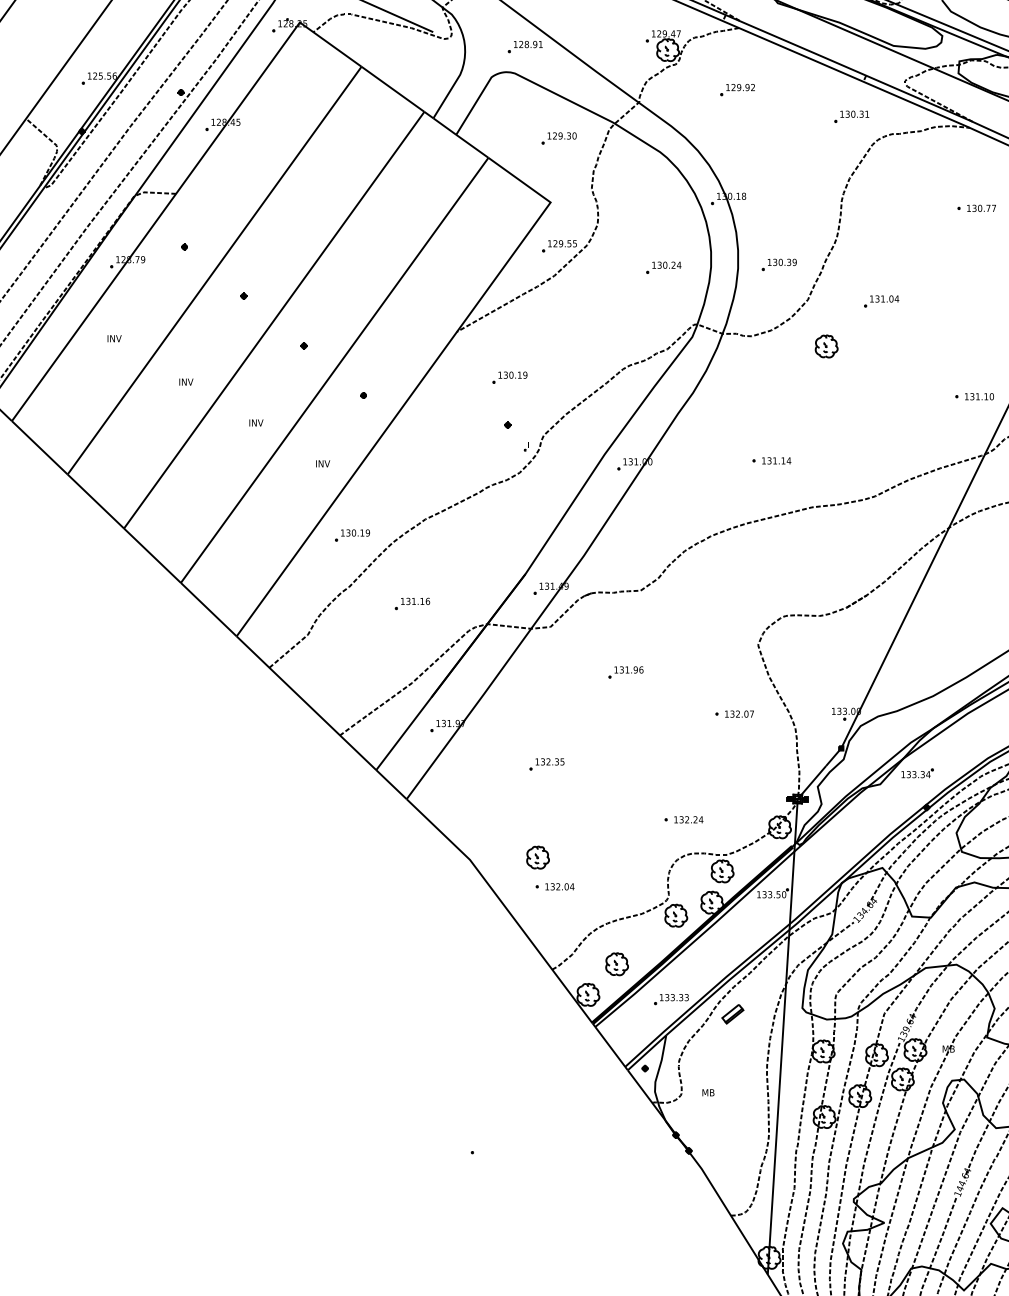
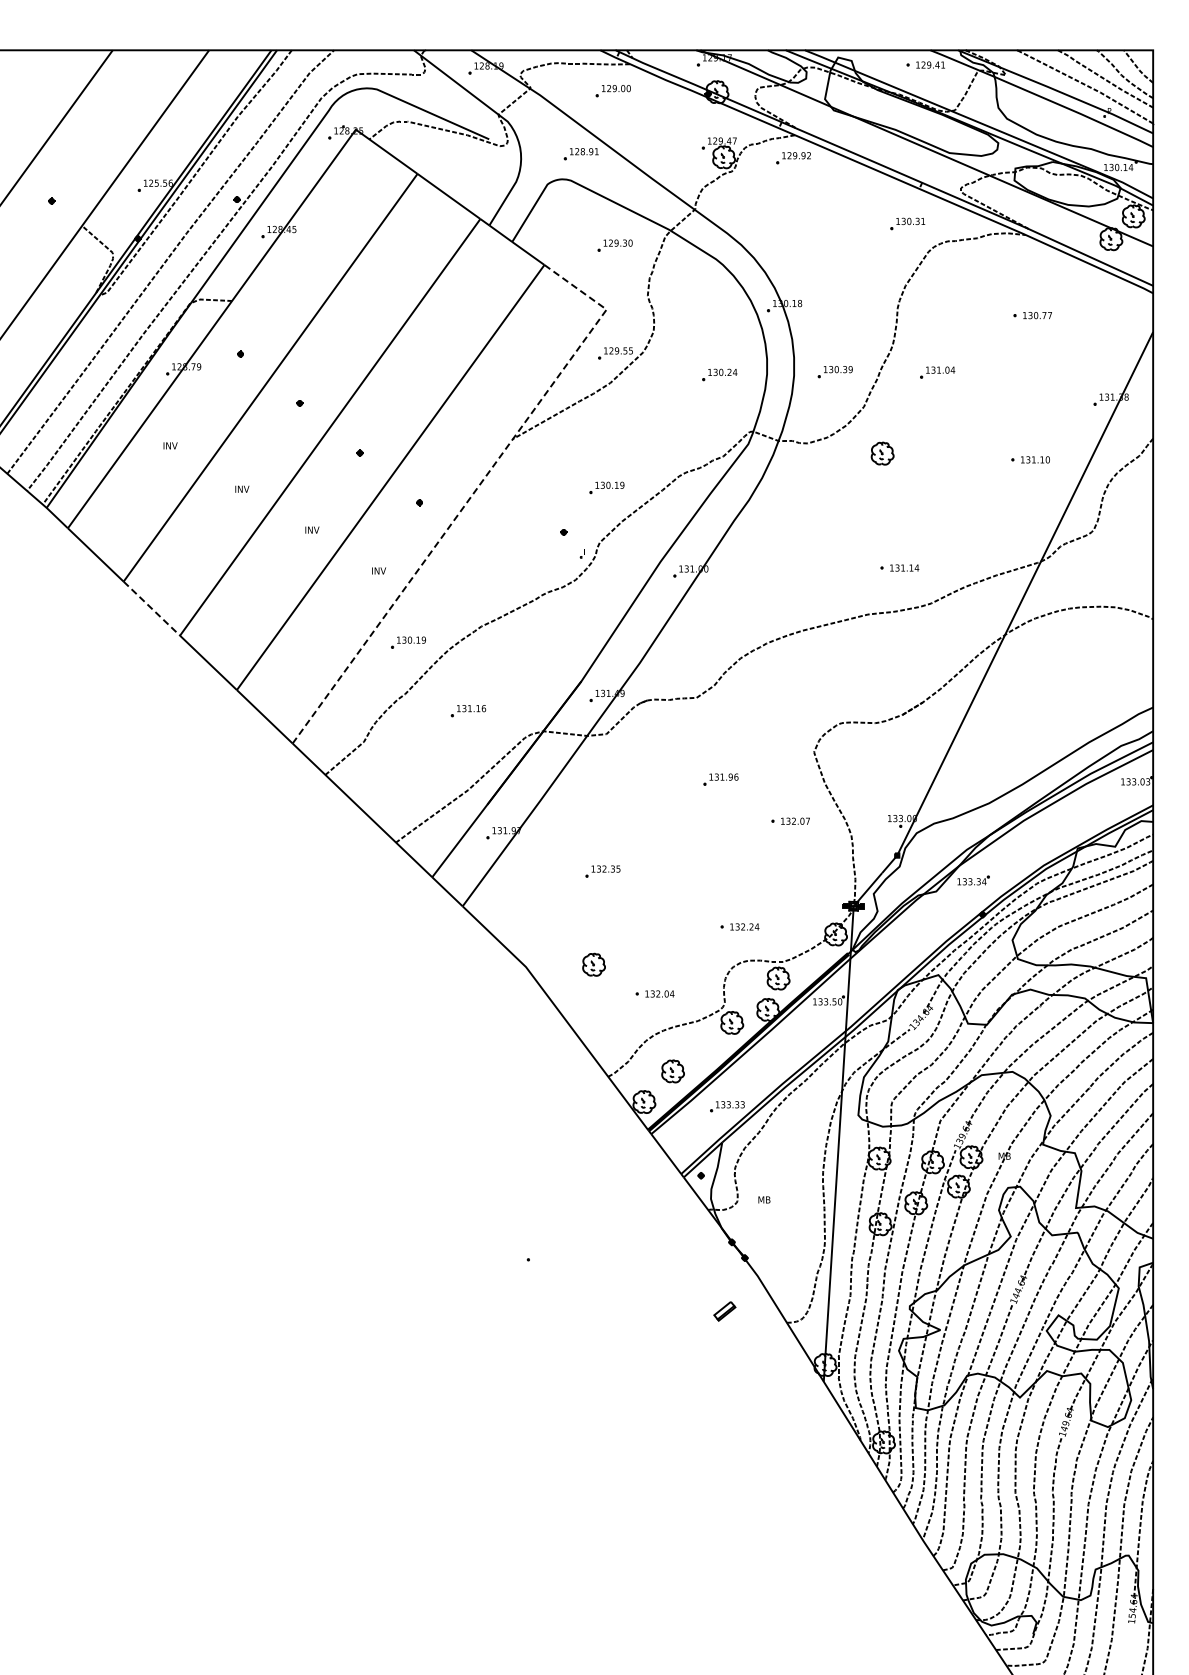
part: (737, 90) -> (793, 158), moved
part: (881, 301) -> (937, 372), moved
part: (509, 377) -> (606, 487), moved
line: (416, 388) -> (472, 495), solid -> dashed
part: (974, 396) -> (1030, 459), moved
part: (771, 460) -> (899, 567), moved
line: (96, 502) -> (152, 609), solid -> dashed
part: (625, 672) -> (720, 779), moved
part: (554, 886) -> (654, 993), moved
part: (732, 1014) -> (724, 1311), moved

